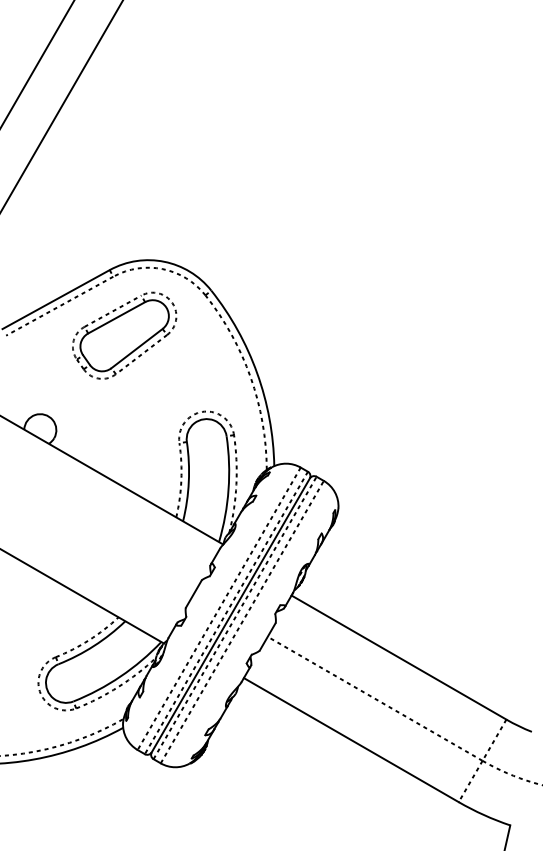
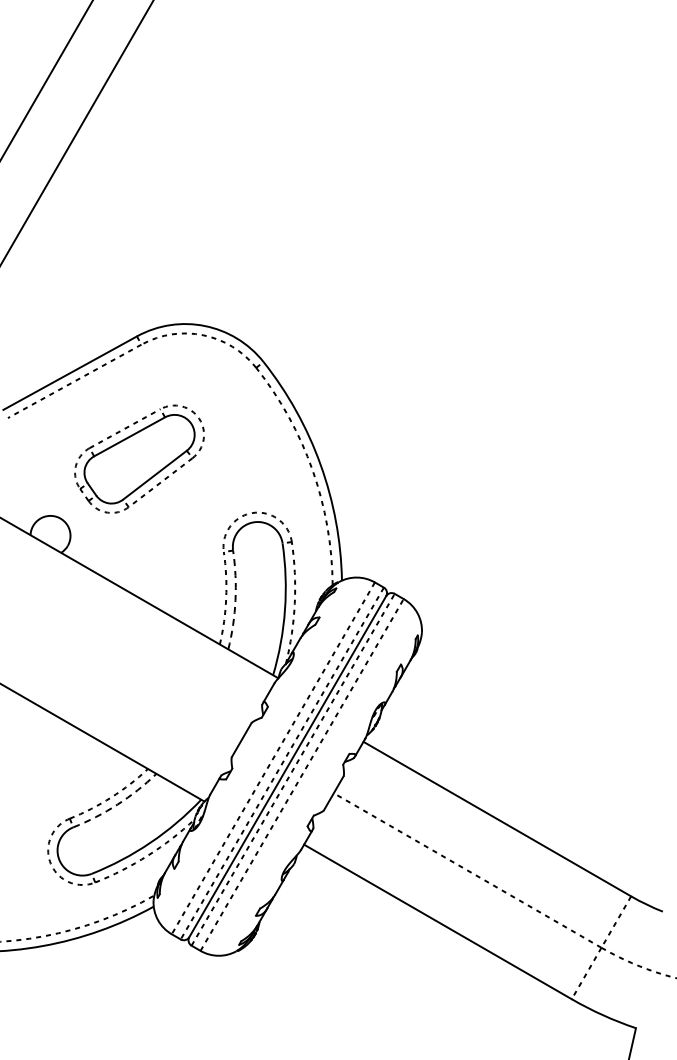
part: (124, 335) -> (139, 458), moved
arc: (188, 482) -> (235, 600), solid -> dashed
arc: (94, 645) -> (117, 804), solid -> dashed

